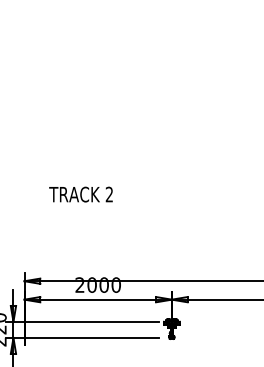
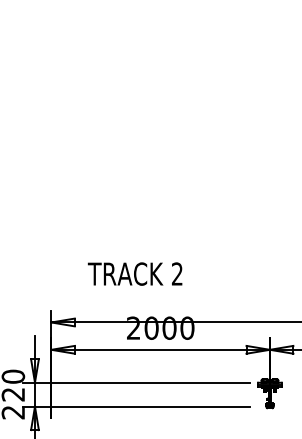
text: (80, 194) -> (134, 273), moved

